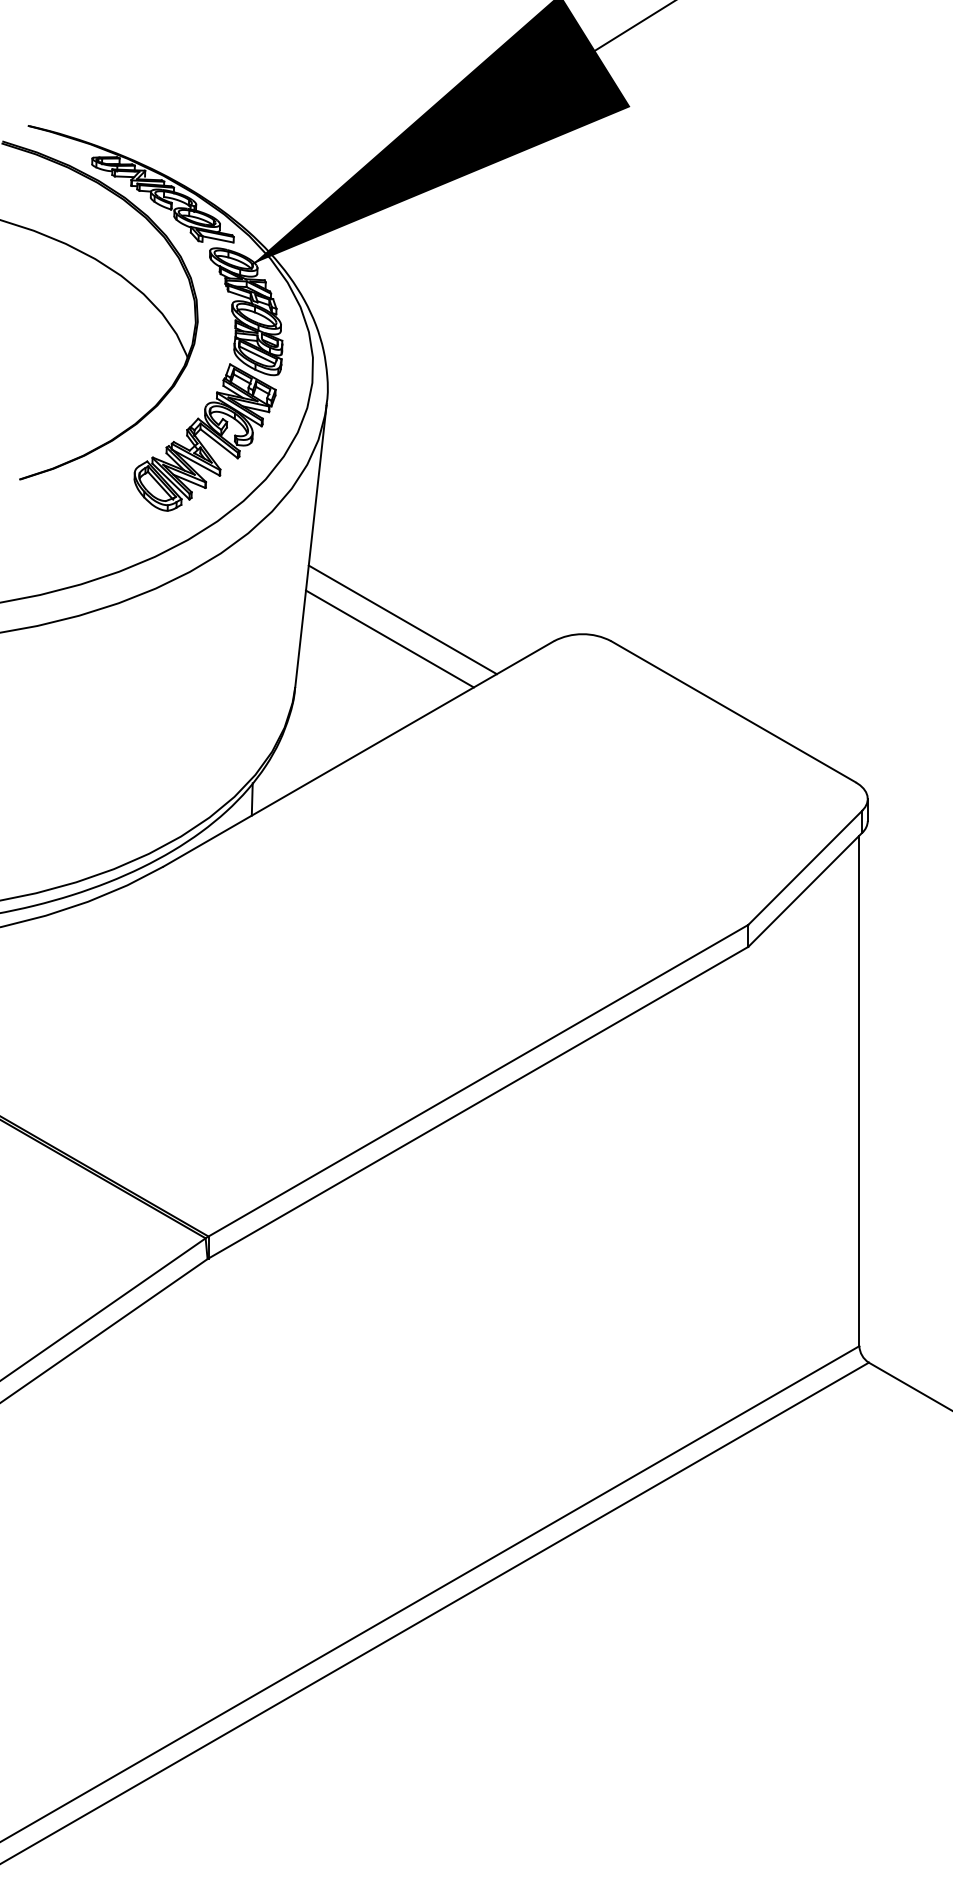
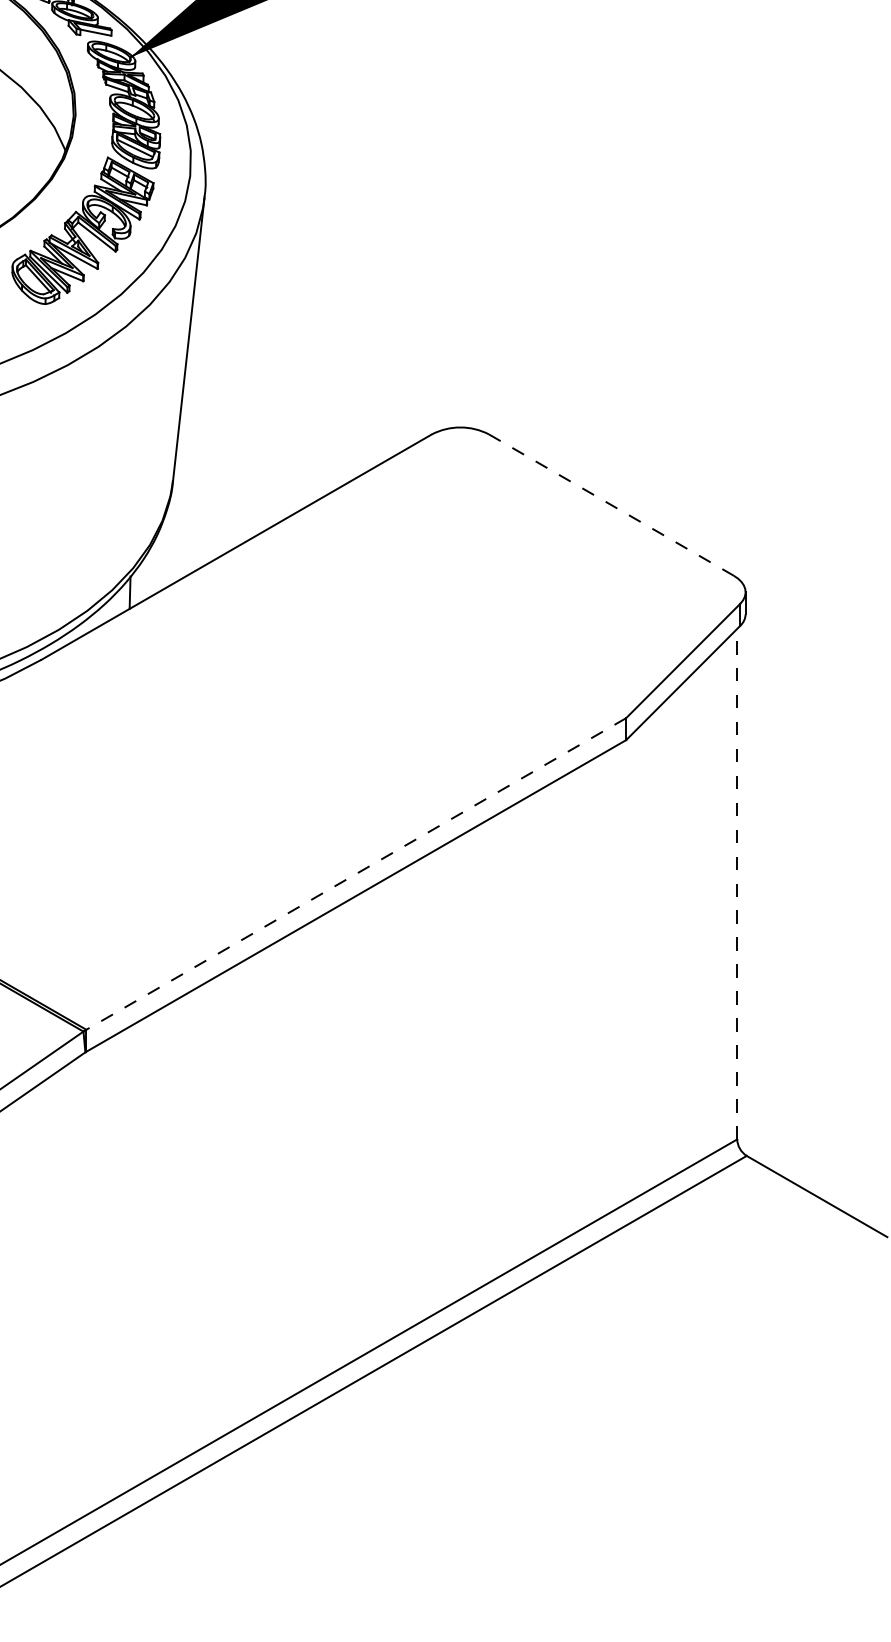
line: (402, 619) -> (280, 412), removed
line: (389, 638) -> (267, 431), removed
line: (734, 712) -> (612, 505), solid -> dashed
line: (478, 1080) -> (356, 873), solid -> dashed
line: (859, 1090) -> (737, 883), solid -> dashed

